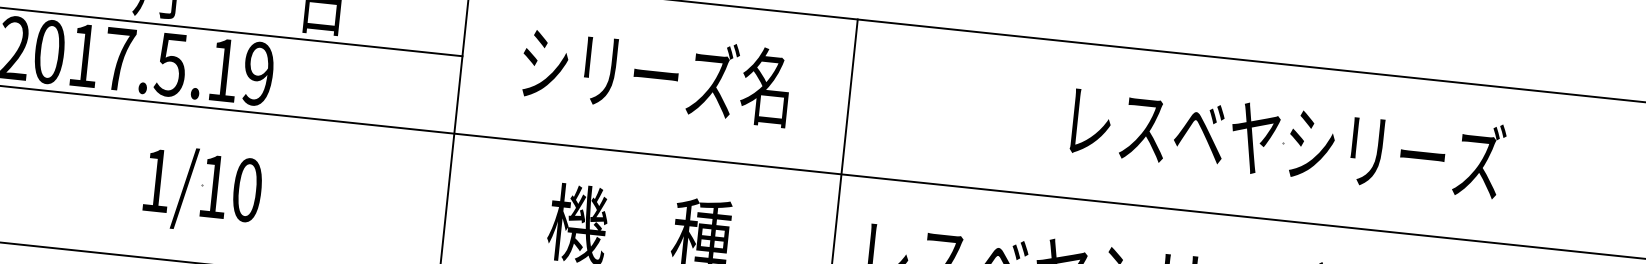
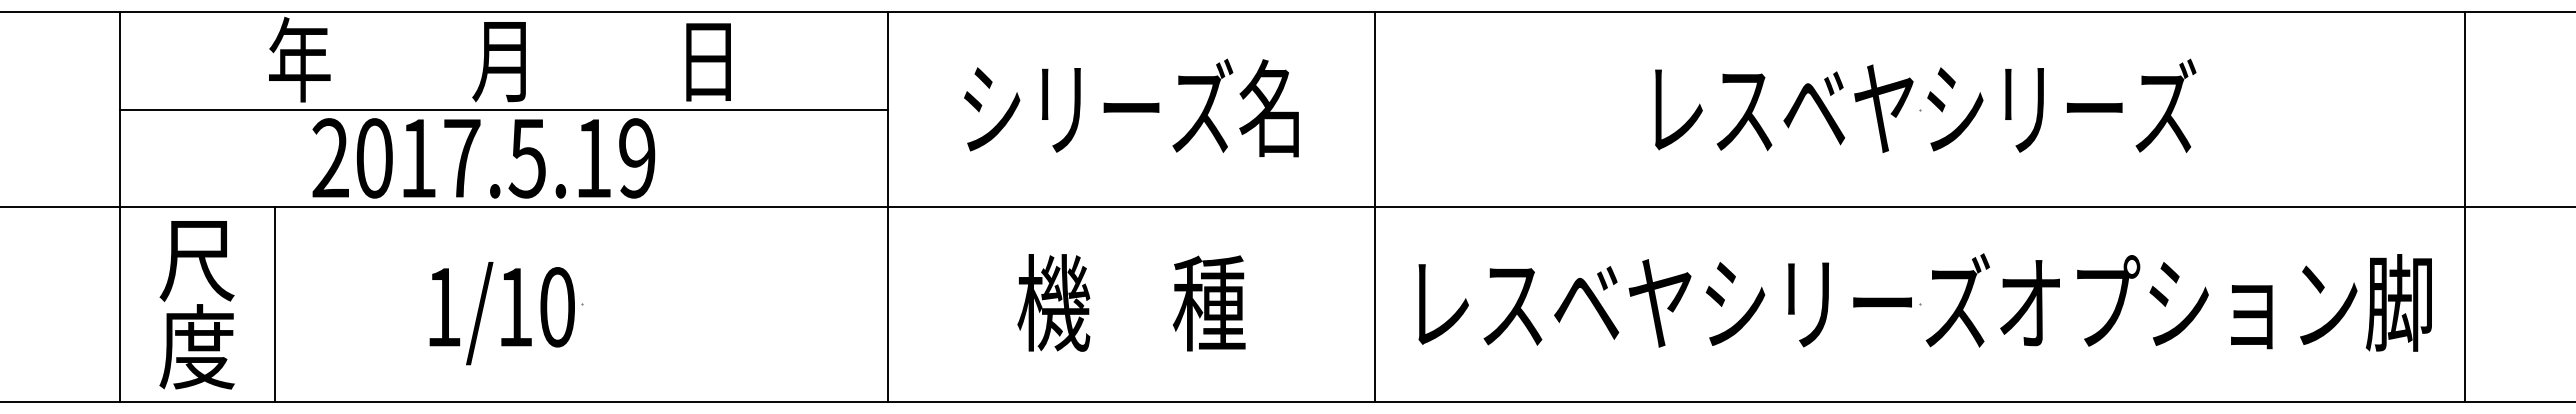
text: (202, 190) -> (501, 313), moved

